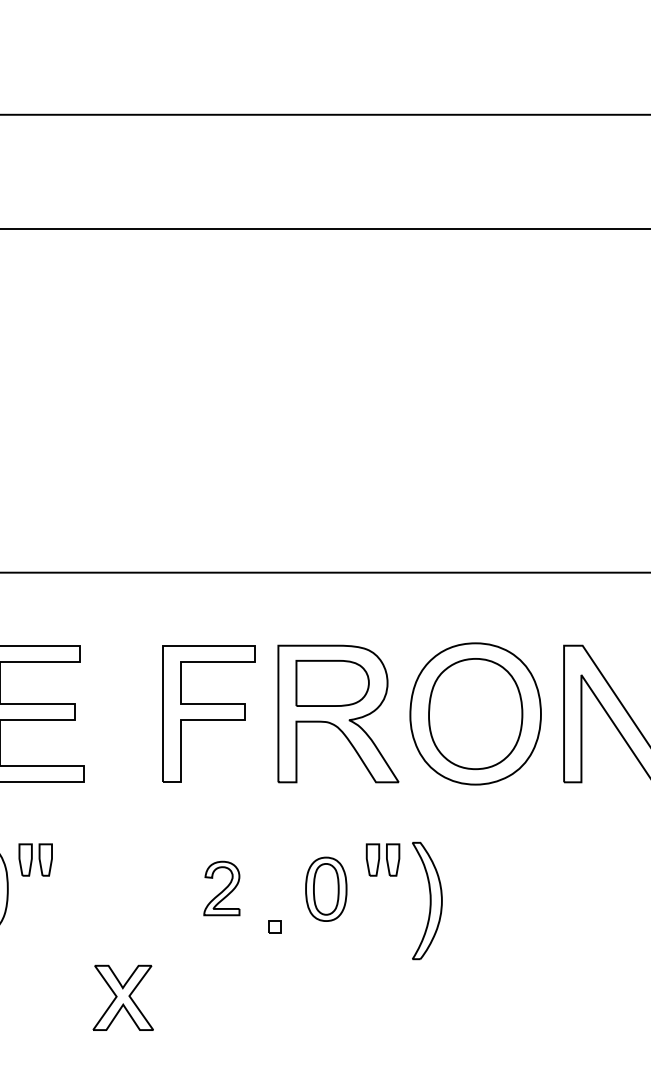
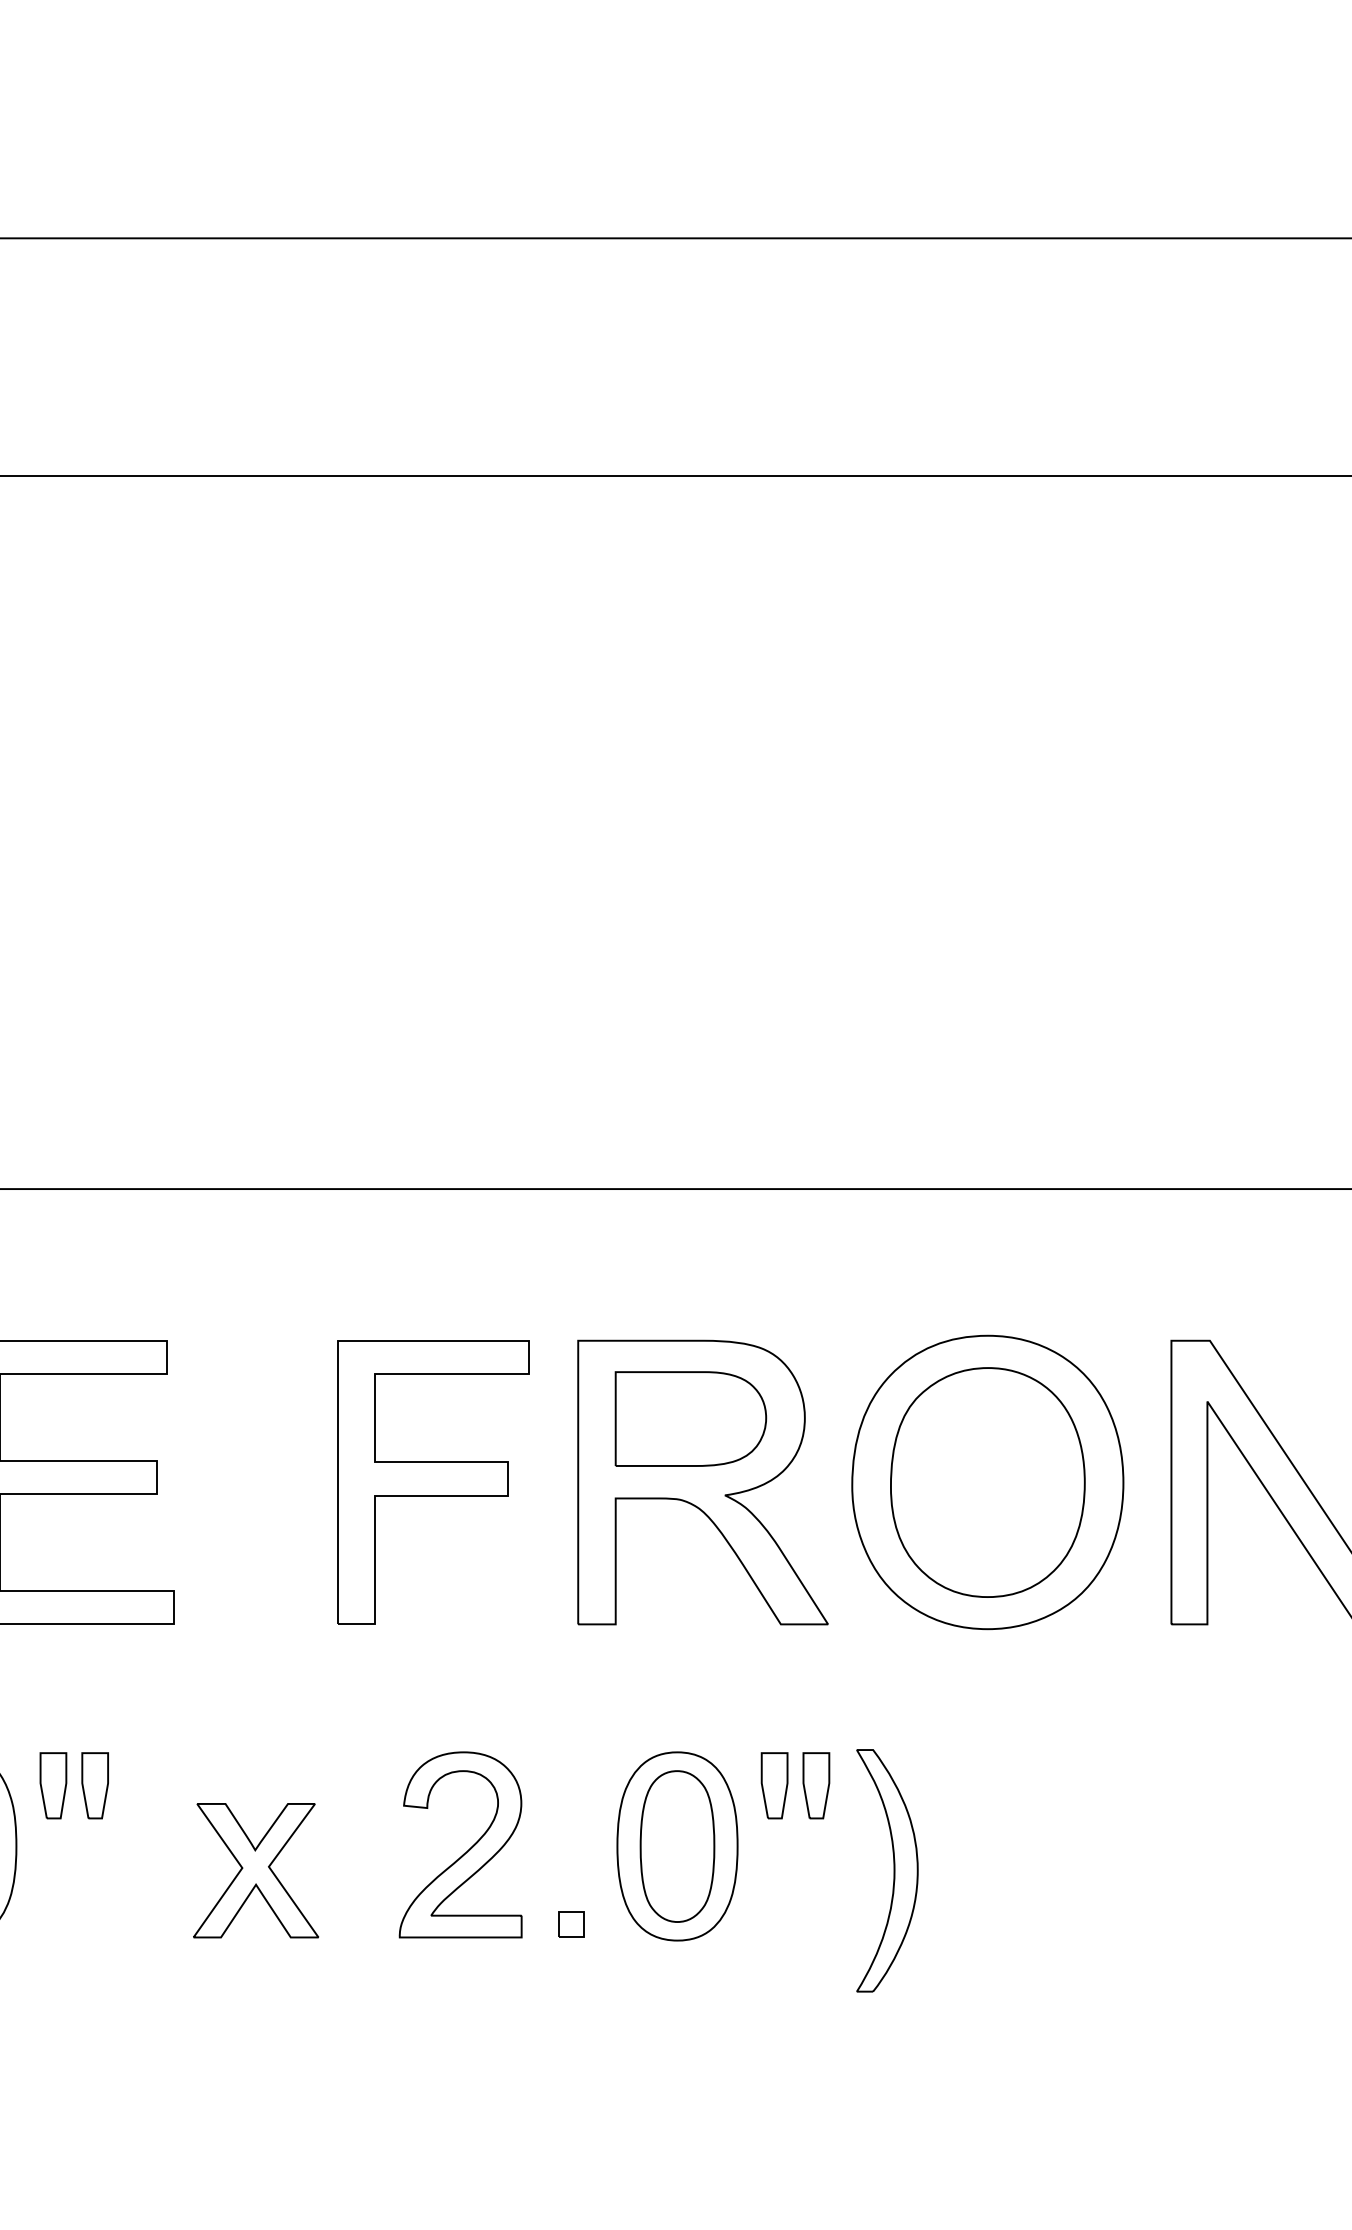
part: (221, 888) -> (460, 1844), size x1.67
part: (326, 889) -> (678, 1846), size x1.43
part: (122, 997) -> (254, 1869), moved

